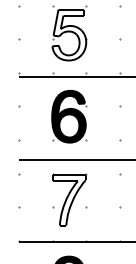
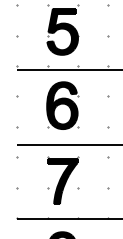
fill: (69, 34) -> (62, 31), added
fill: (68, 200) -> (61, 181), added

